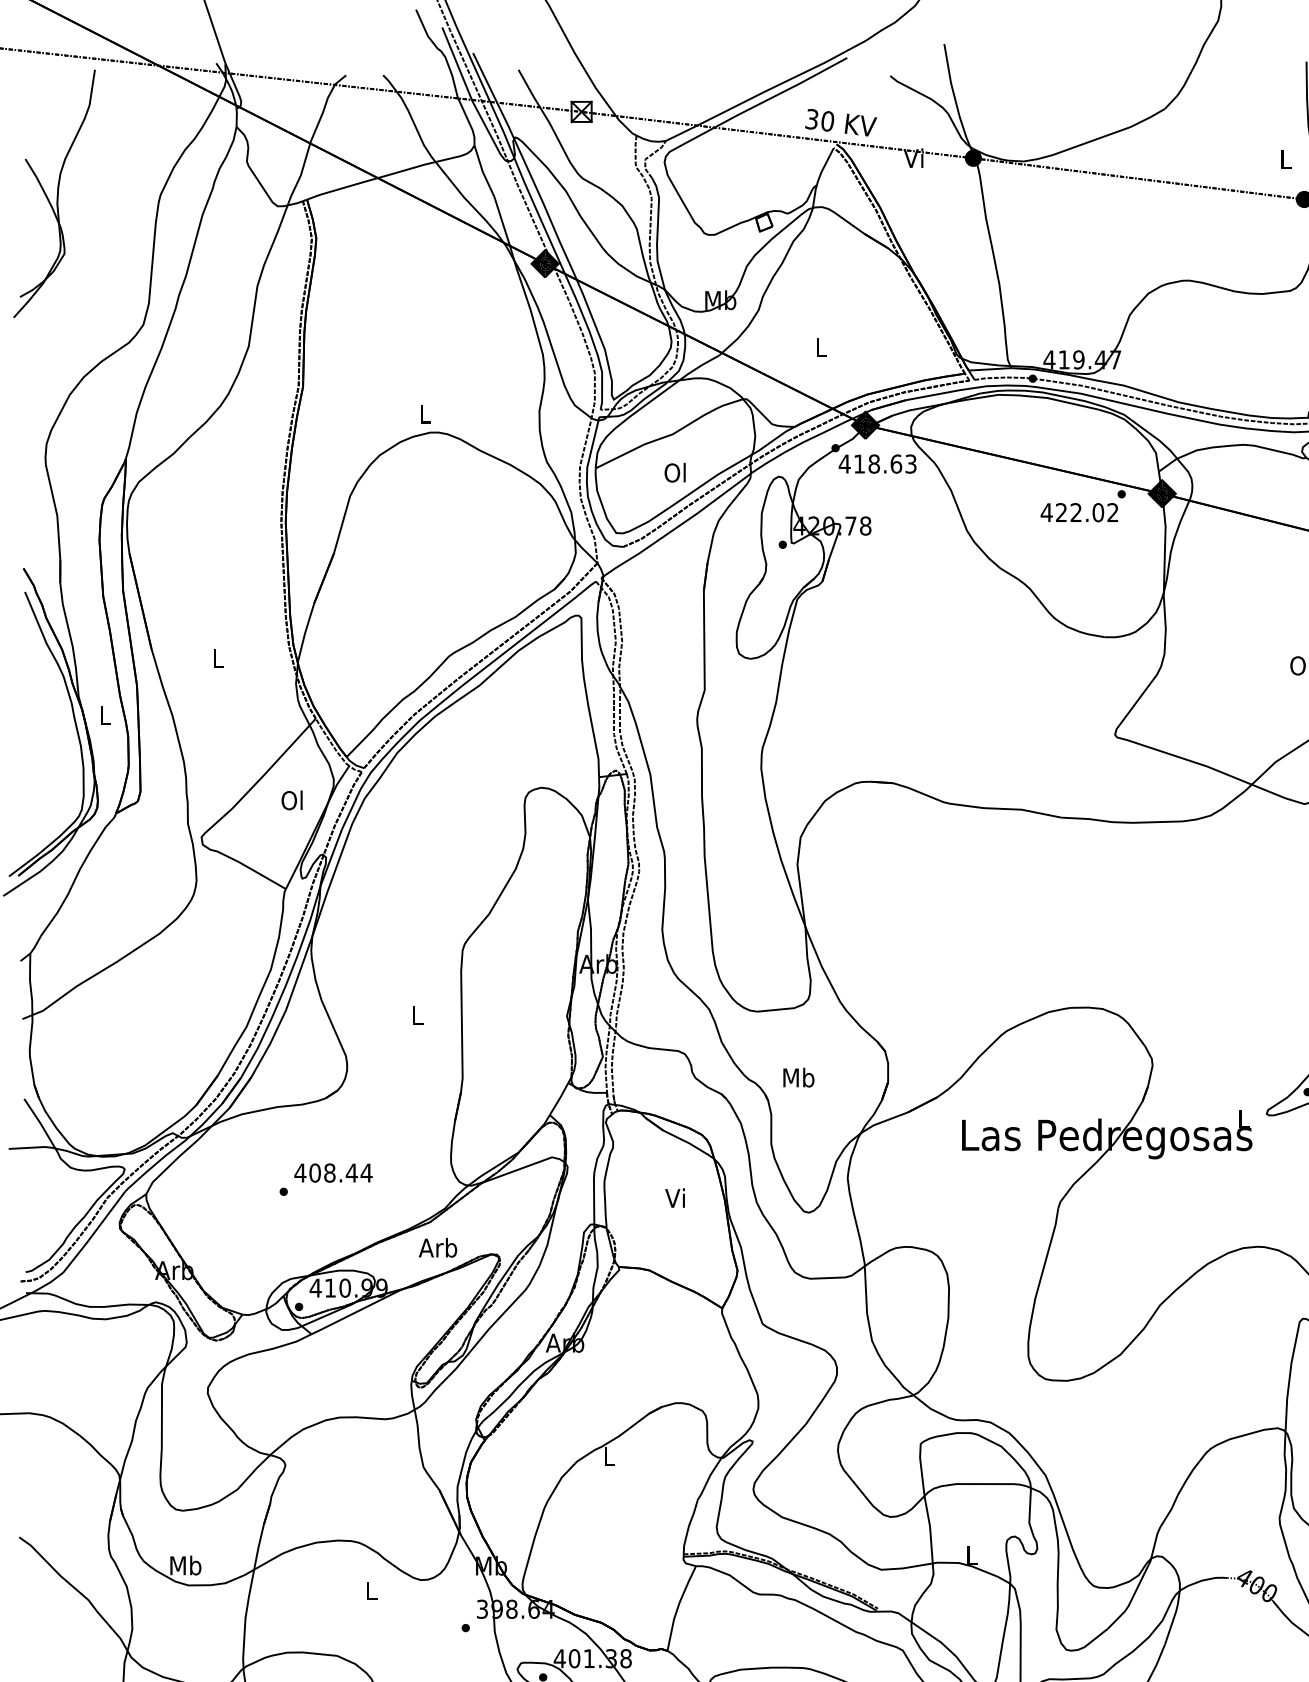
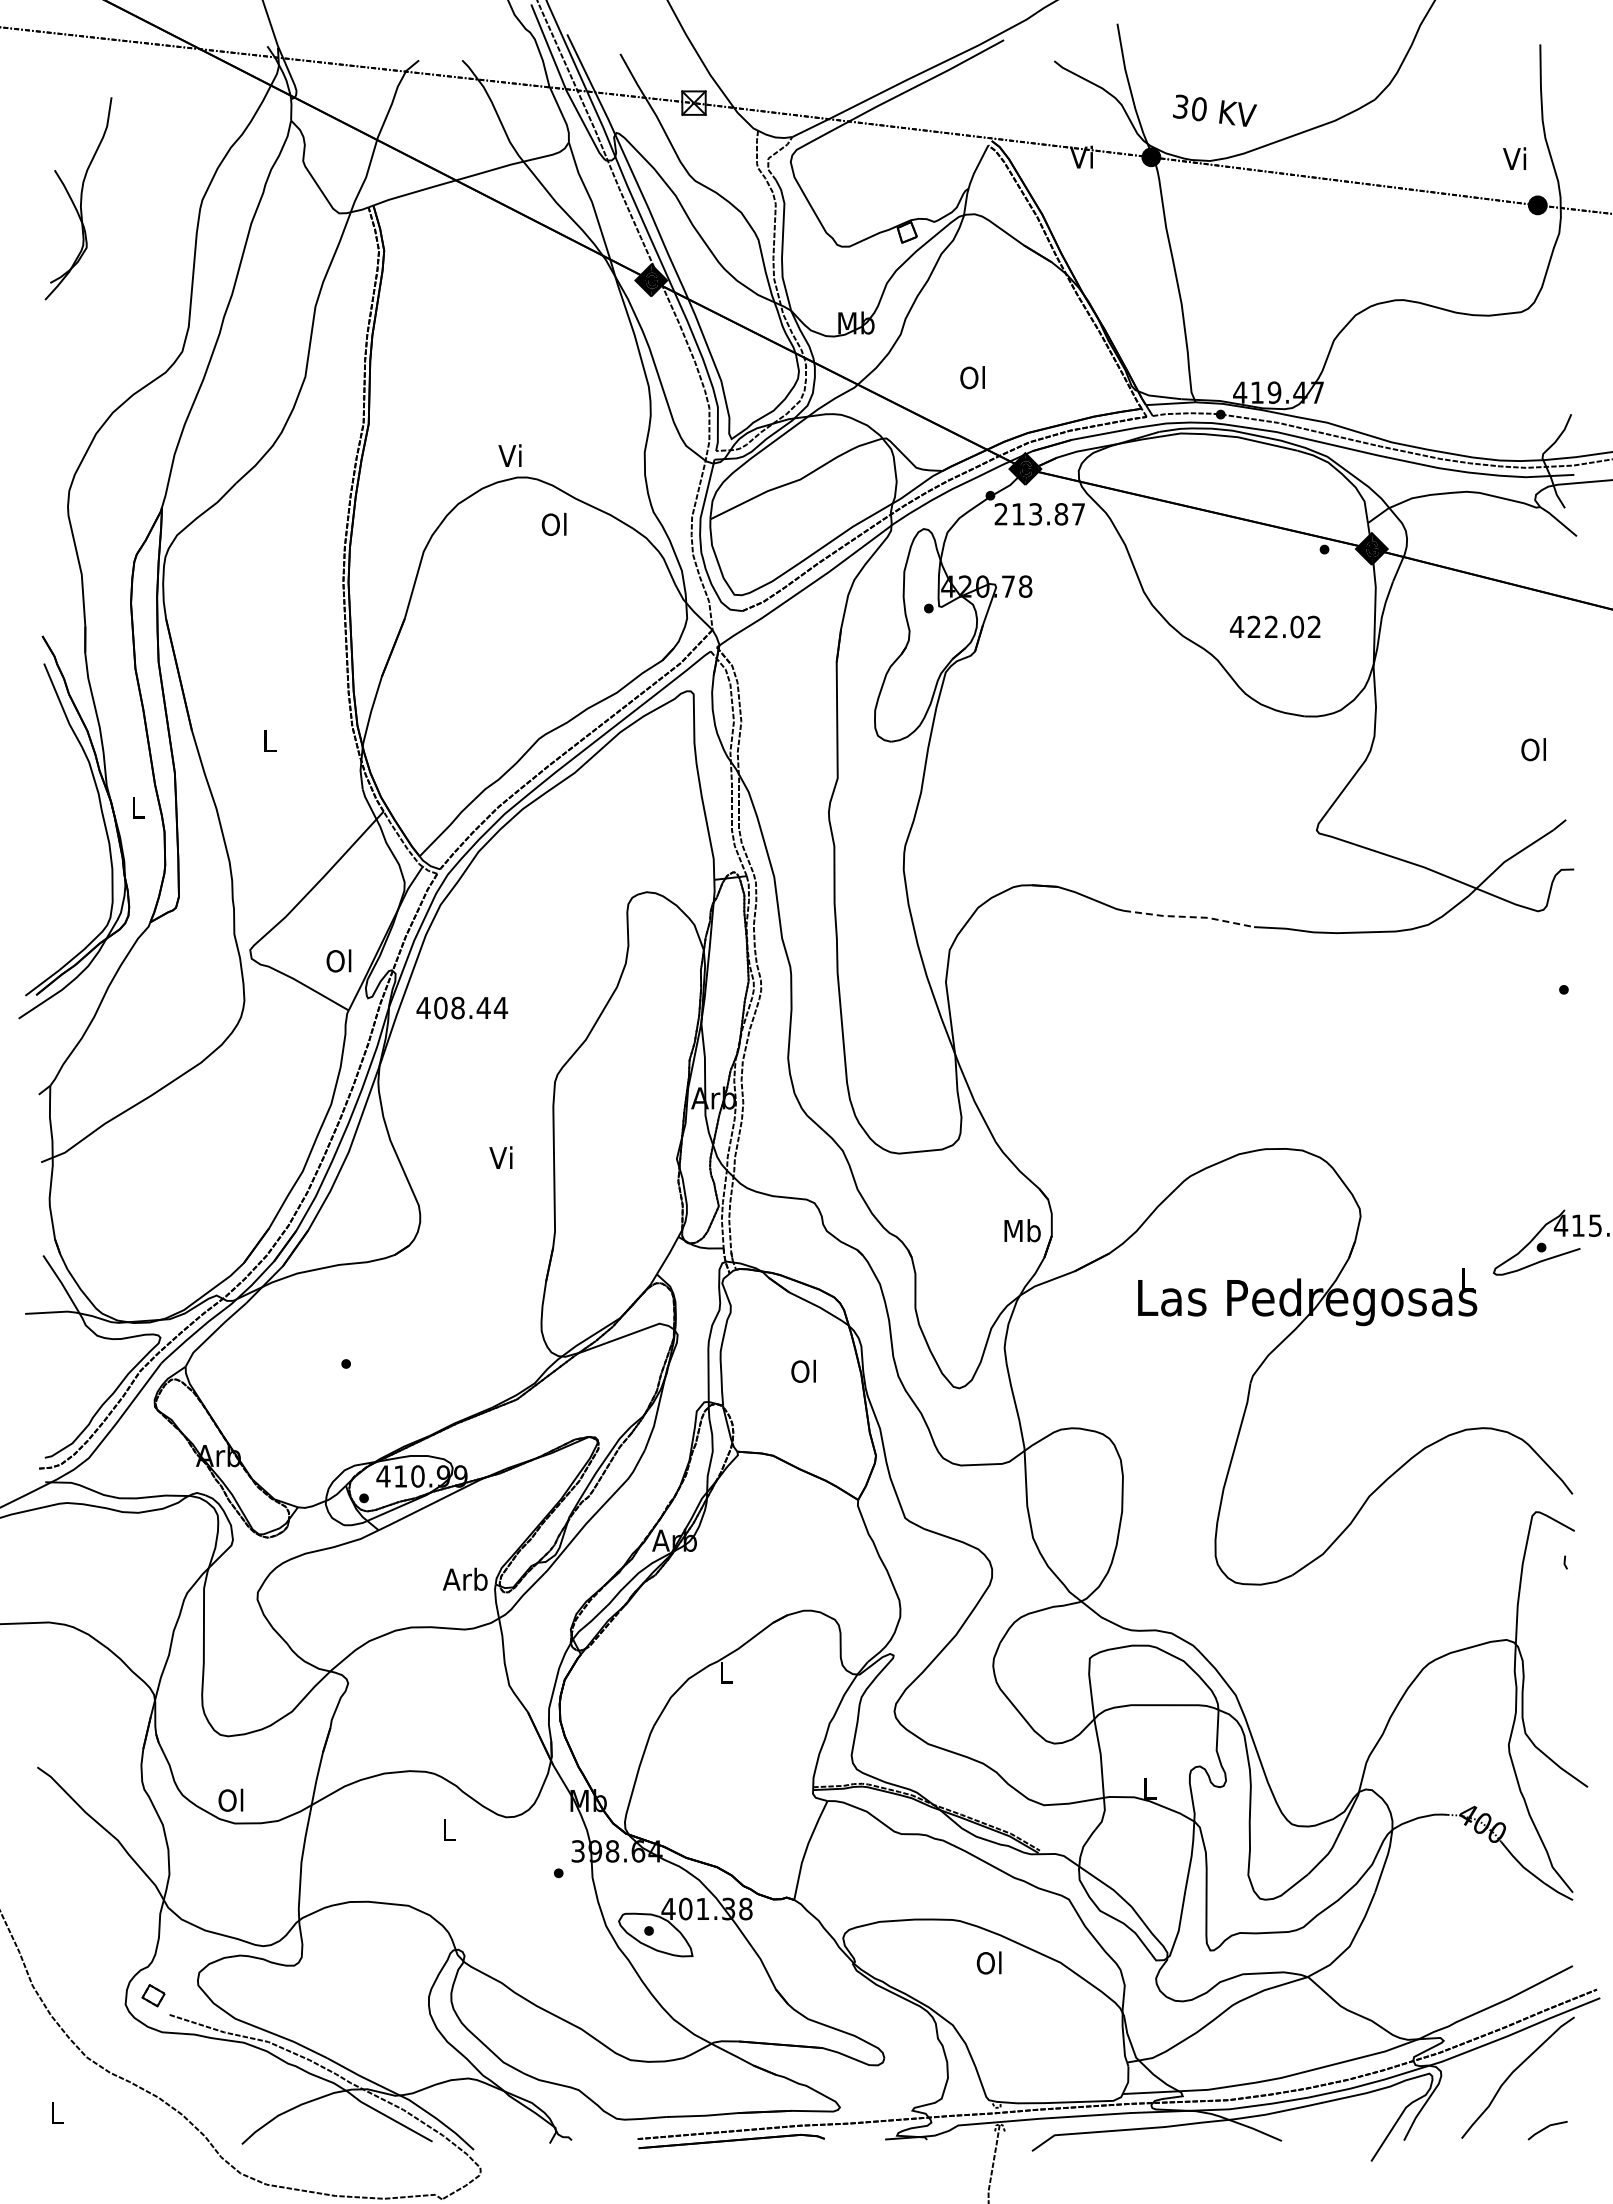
text: (840, 122) -> (1214, 110), moved
text: (1284, 159) -> (1514, 158), L -> Vi
part: (54, 193) -> (78, 198), size x0.7
text: (820, 346) -> (972, 377), L -> Ol
text: (423, 413) -> (509, 455), L -> Vi
text: (877, 464) -> (1039, 514), 418.63 -> 213.87
text: (674, 471) -> (553, 523), moved
text: (1079, 512) -> (1275, 626), moved
text: (291, 799) -> (338, 960), moved
line: (1006, 809) -> (1190, 917), solid -> dashed
text: (415, 1014) -> (500, 1157), L -> Vi
text: (798, 1077) -> (1022, 1230), moved
text: (333, 1172) -> (462, 1007), moved
text: (675, 1197) -> (803, 1370), Vi -> Ol
text: (437, 1247) -> (464, 1578), moved
text: (185, 1564) -> (231, 1799), Mb -> Ol

